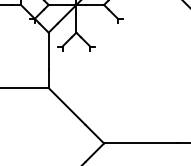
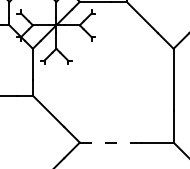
line: (140, 143) -> (110, 142), solid -> dashed

